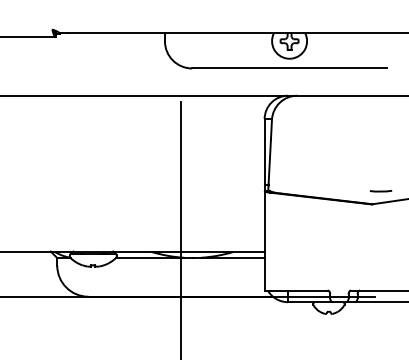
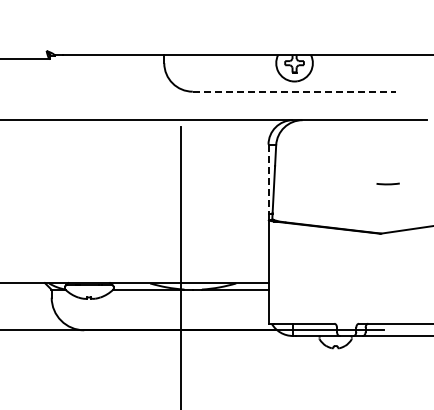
line: (289, 68) -> (294, 91), solid -> dashed
line: (264, 152) -> (268, 179), solid -> dashed
line: (380, 190) -> (387, 183), moved

